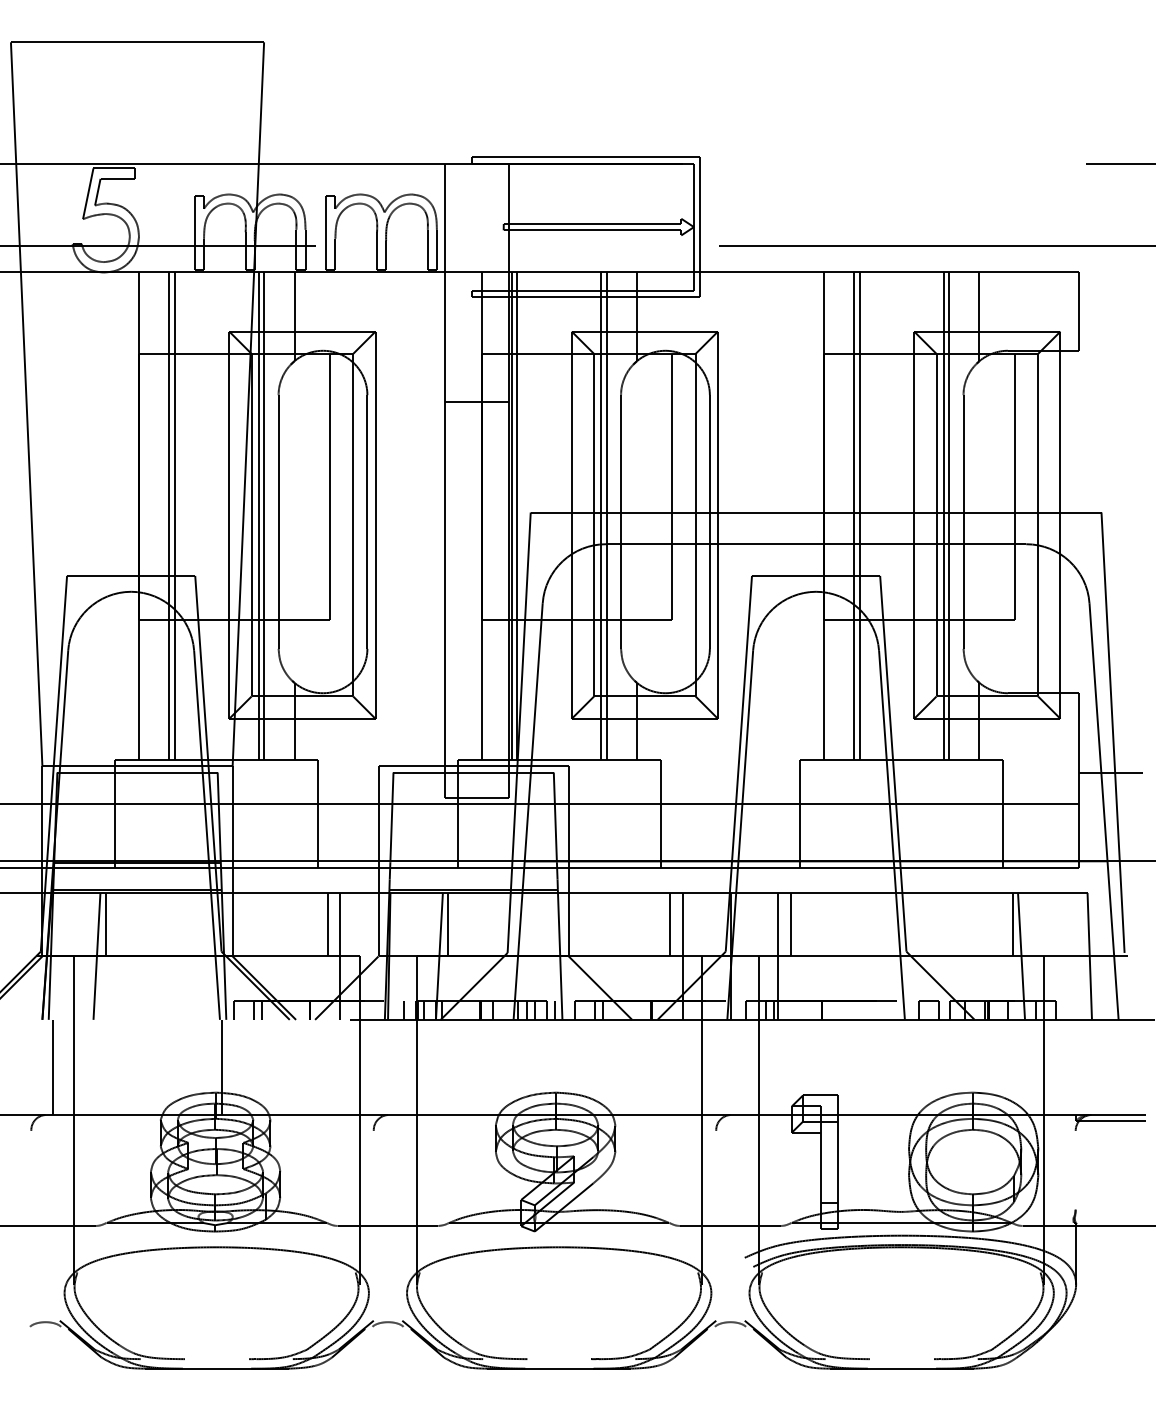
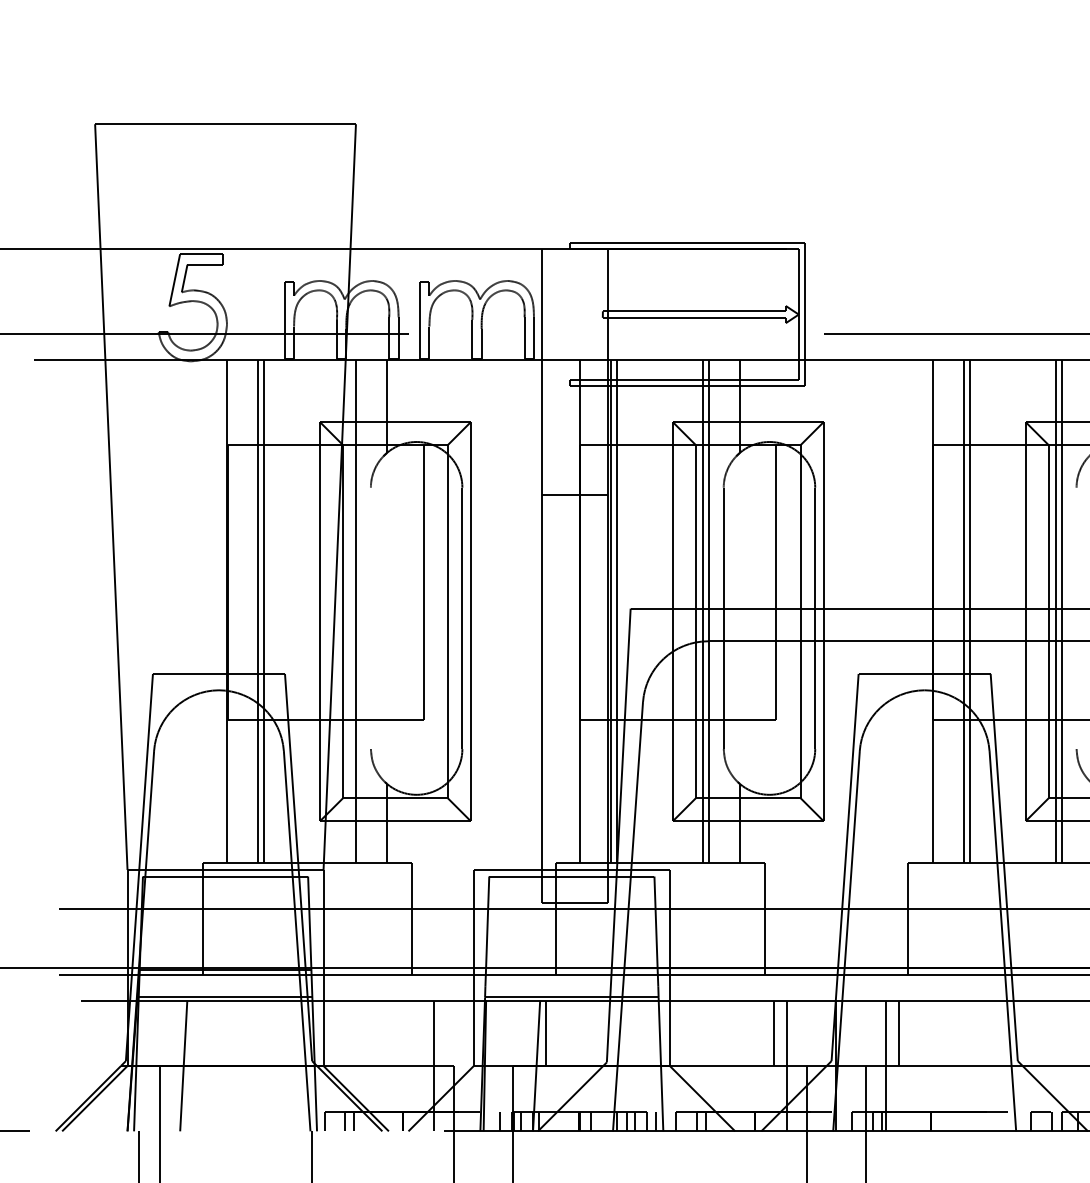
line: (258, 515) -> (350, 611), removed
line: (278, 521) -> (370, 617), removed
line: (963, 521) -> (1076, 617), removed
line: (105, 924) -> (192, 1033), removed
line: (327, 924) -> (421, 1033), removed

